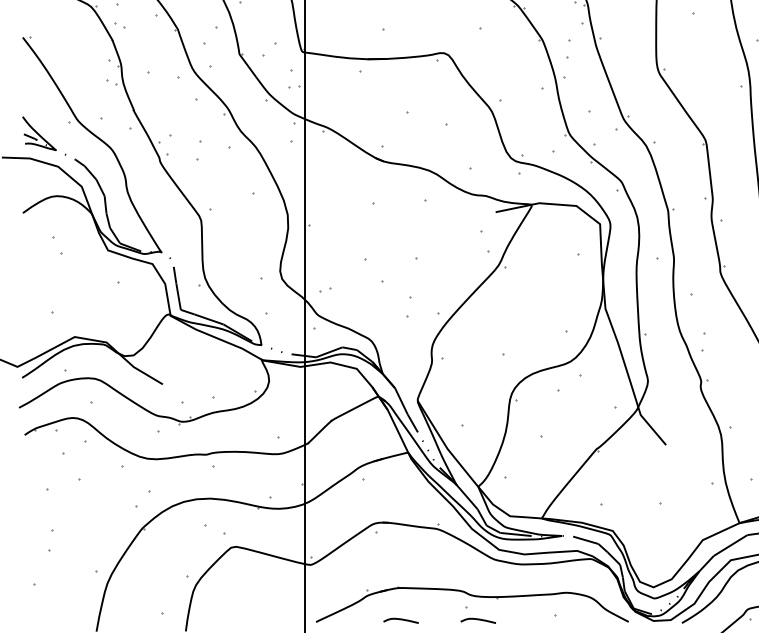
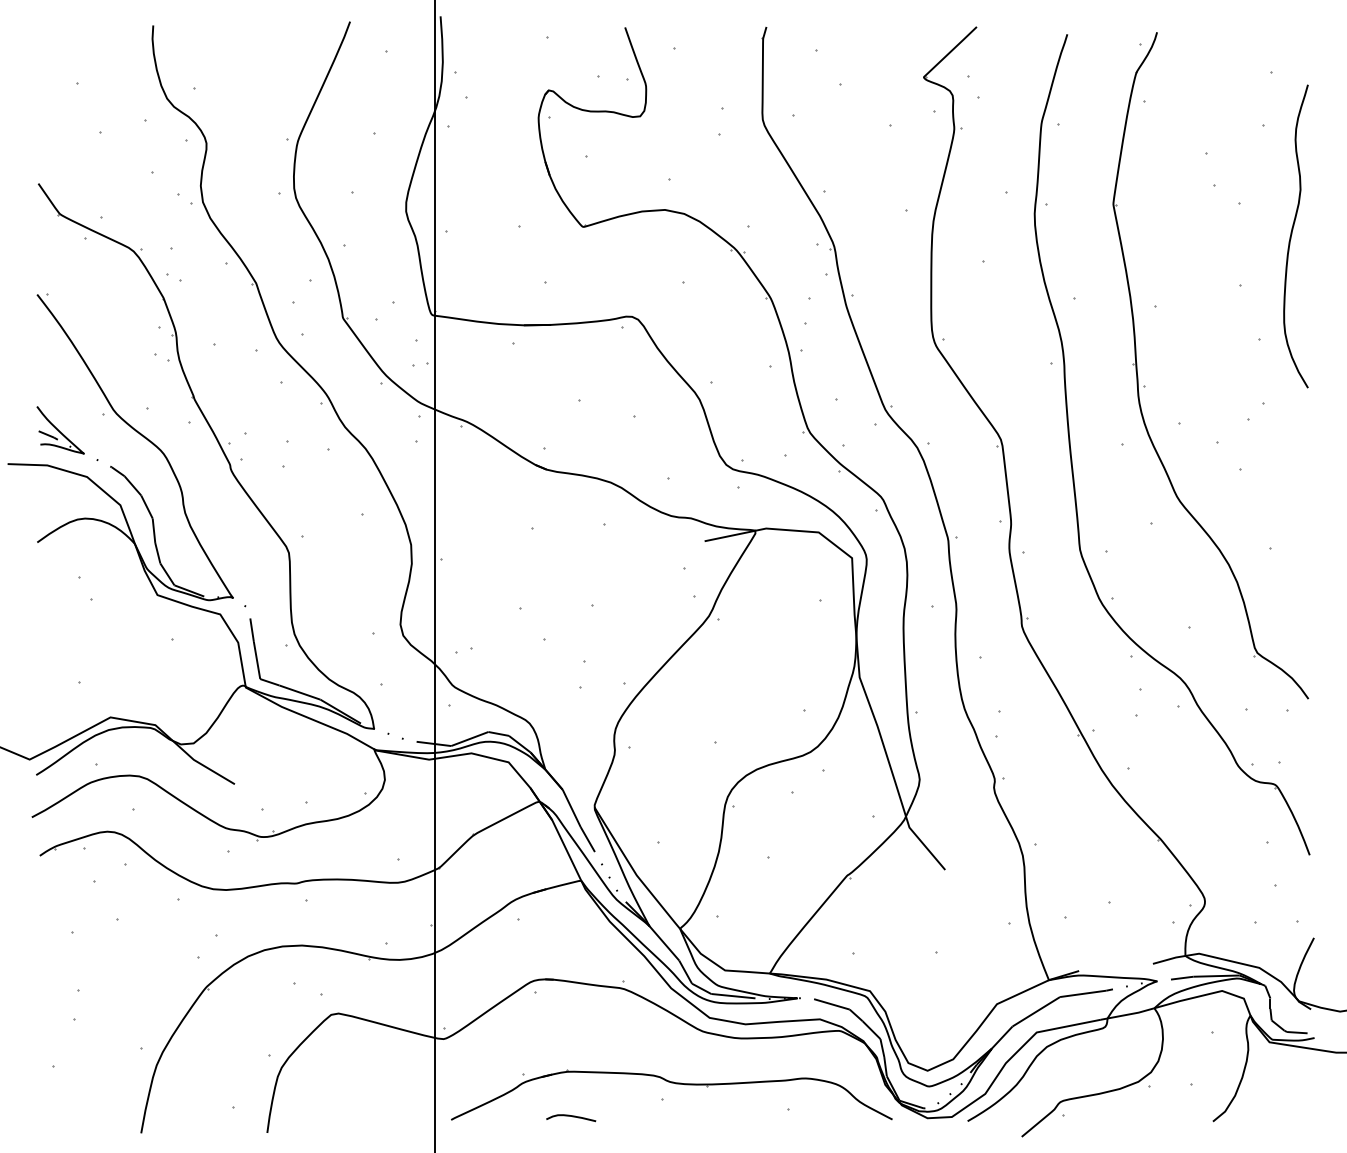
curve: (479, 620) -> (681, 1117), removed

